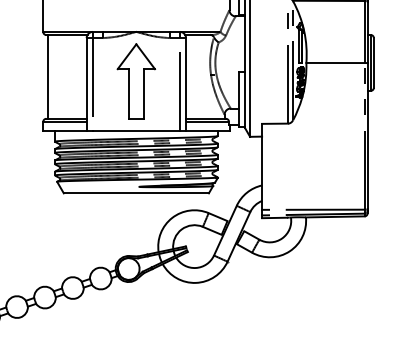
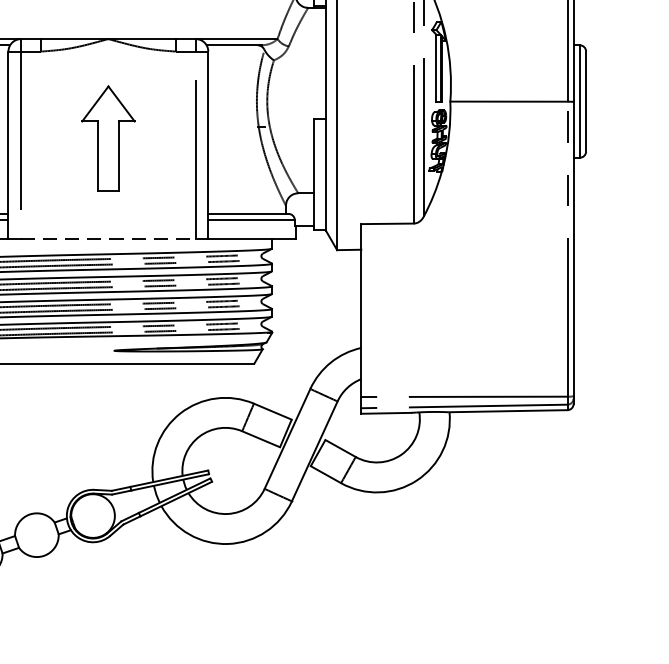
part: (136, 81) -> (108, 138), size x0.7
line: (136, 131) -> (108, 239), solid -> dashed

